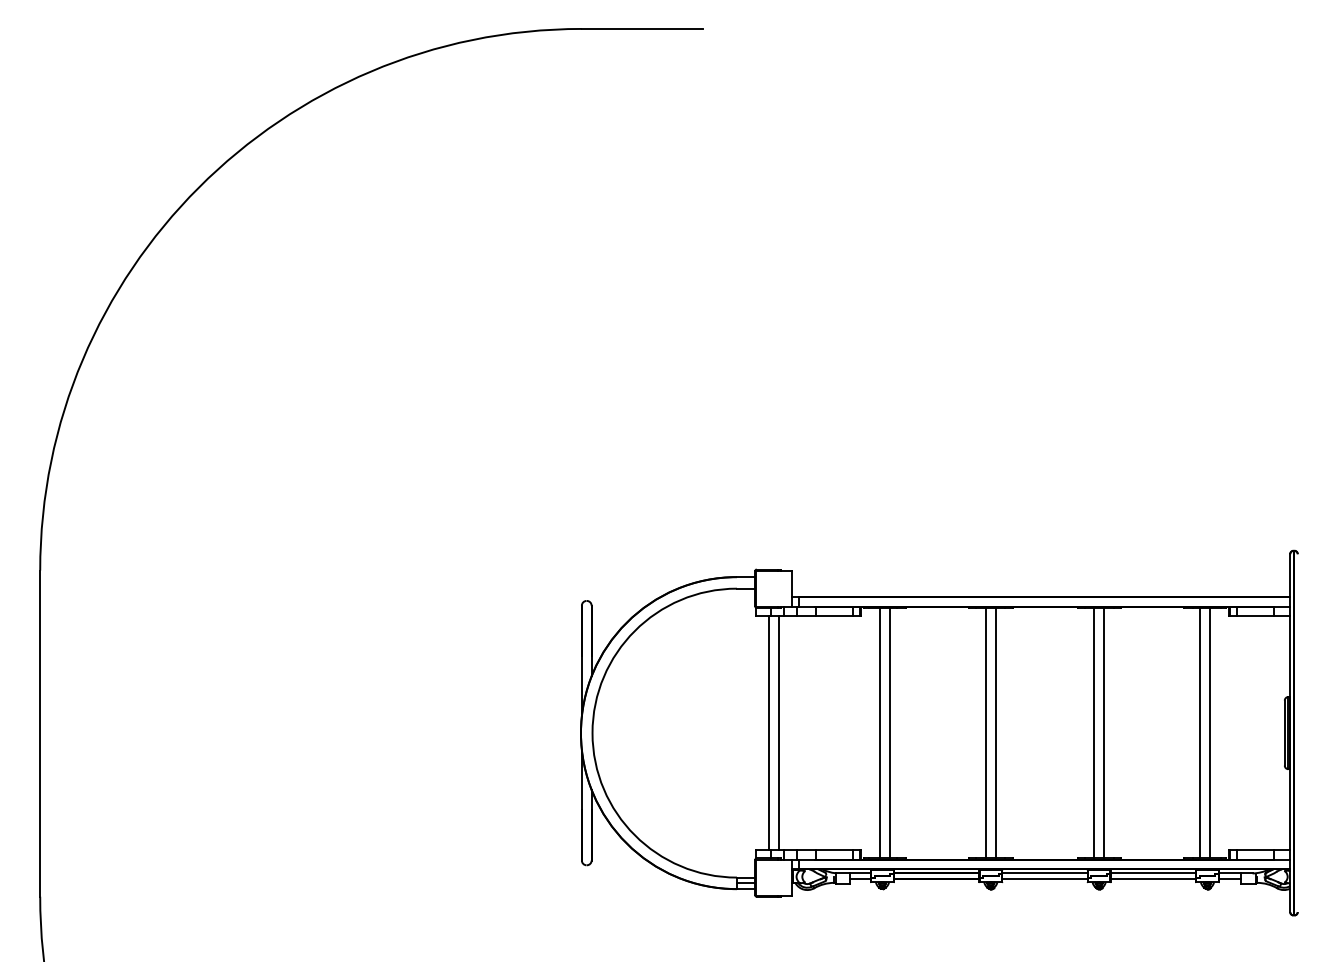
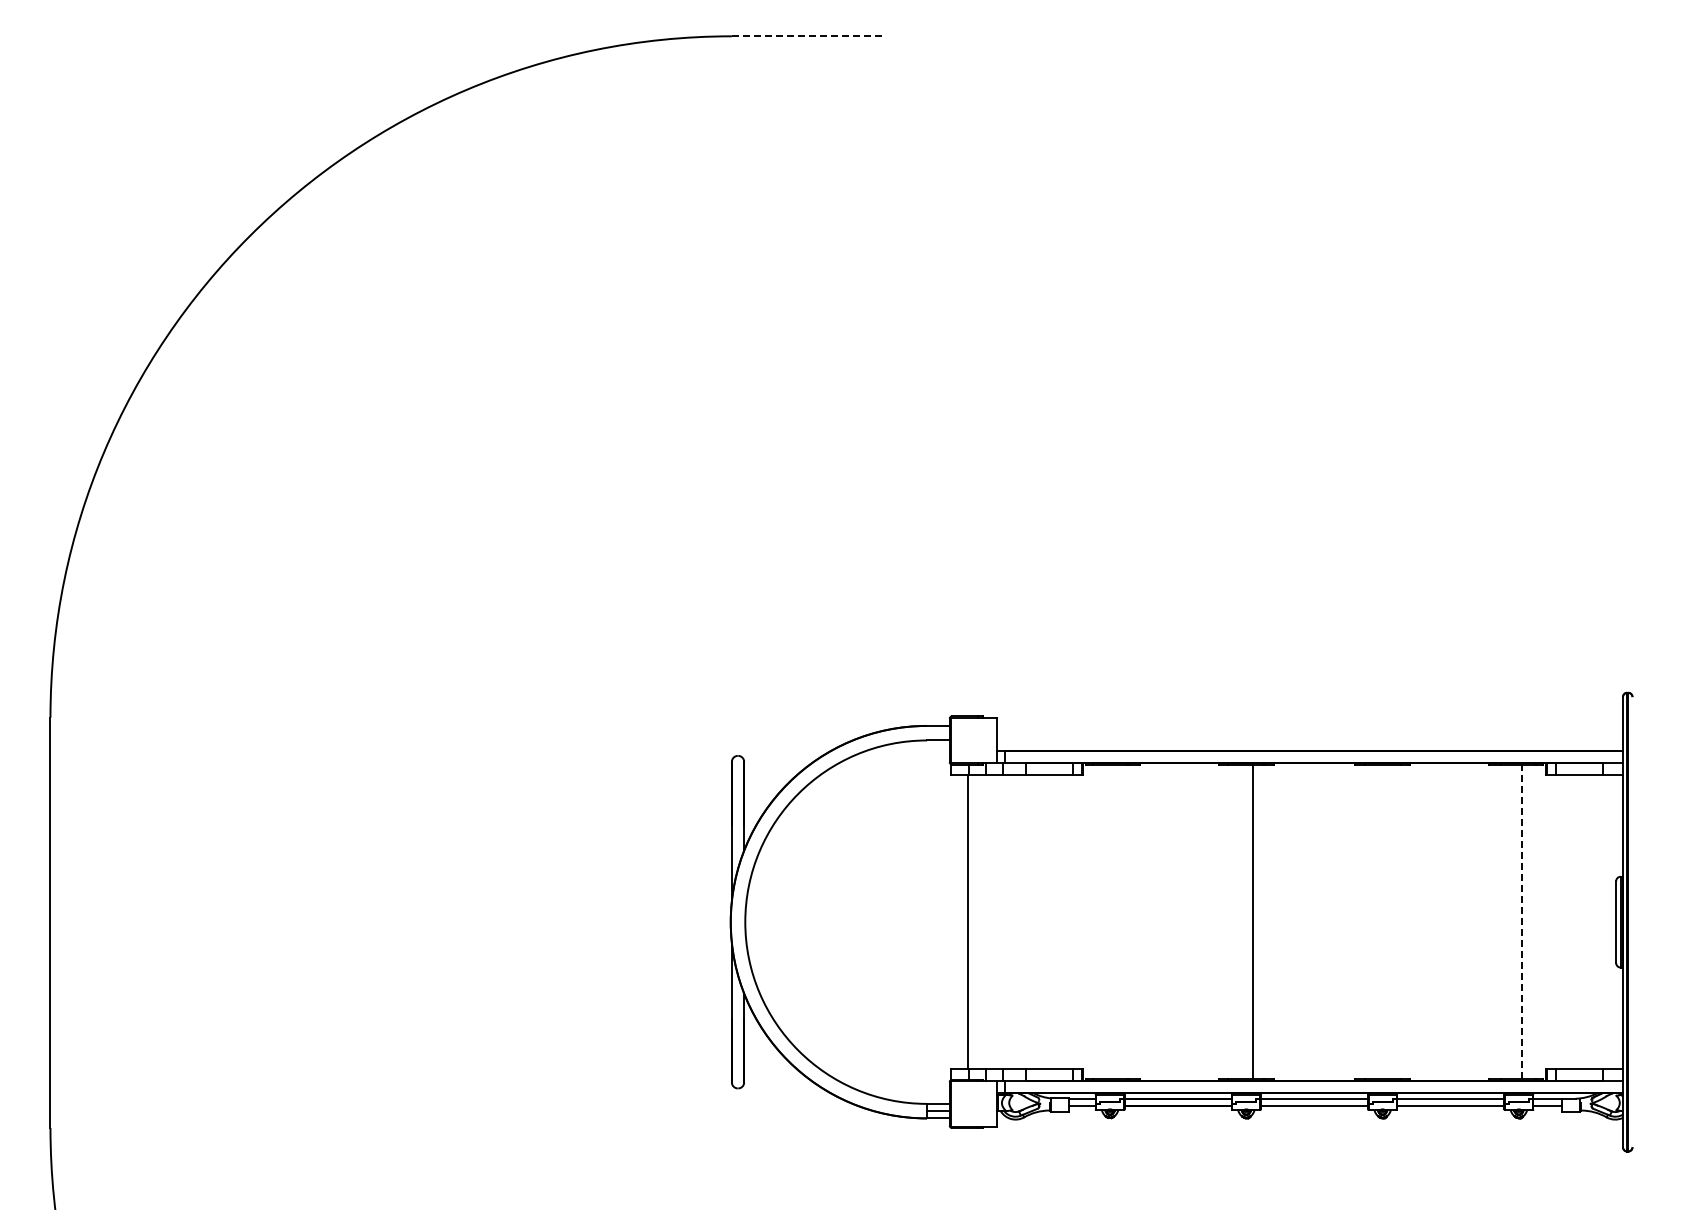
line: (641, 29) -> (807, 36), solid -> dashed
line: (778, 732) -> (979, 921), removed
line: (986, 732) -> (1240, 921), removed
line: (1094, 732) -> (1376, 921), removed
line: (1103, 732) -> (1388, 921), removed
line: (1199, 732) -> (1509, 921), removed
line: (1210, 732) -> (1522, 921), solid -> dashed
line: (879, 733) -> (1106, 922), removed
line: (889, 733) -> (1119, 922), removed

